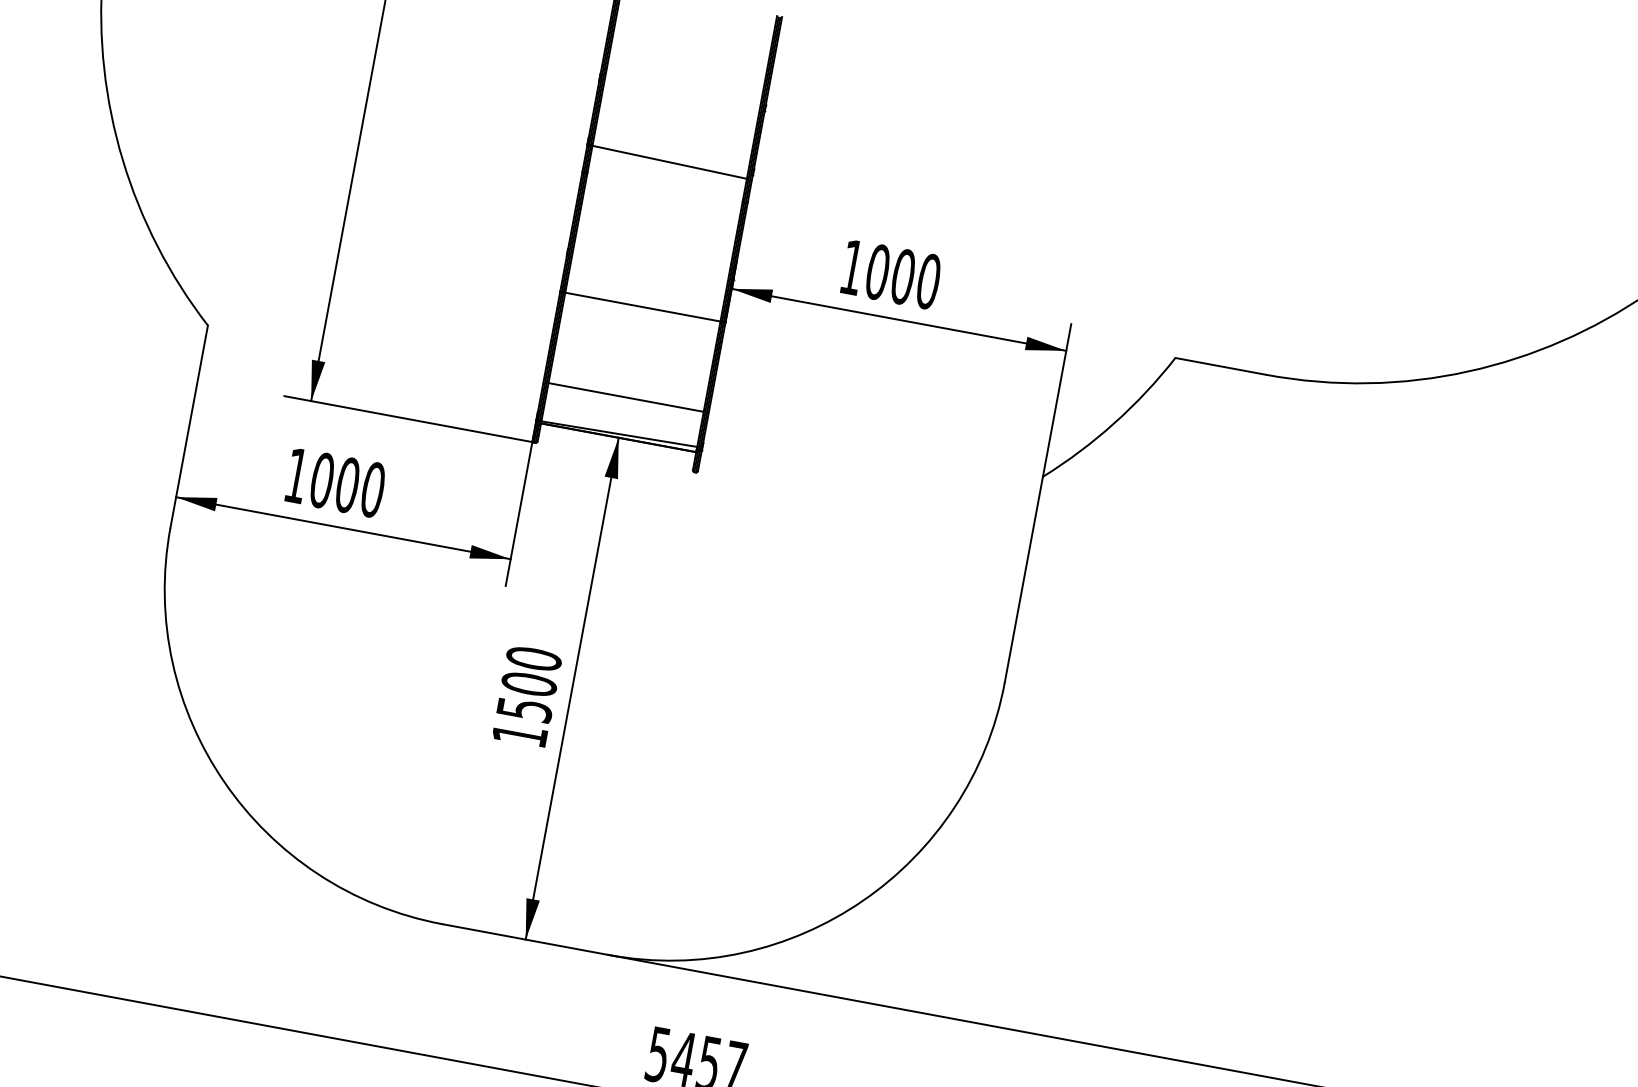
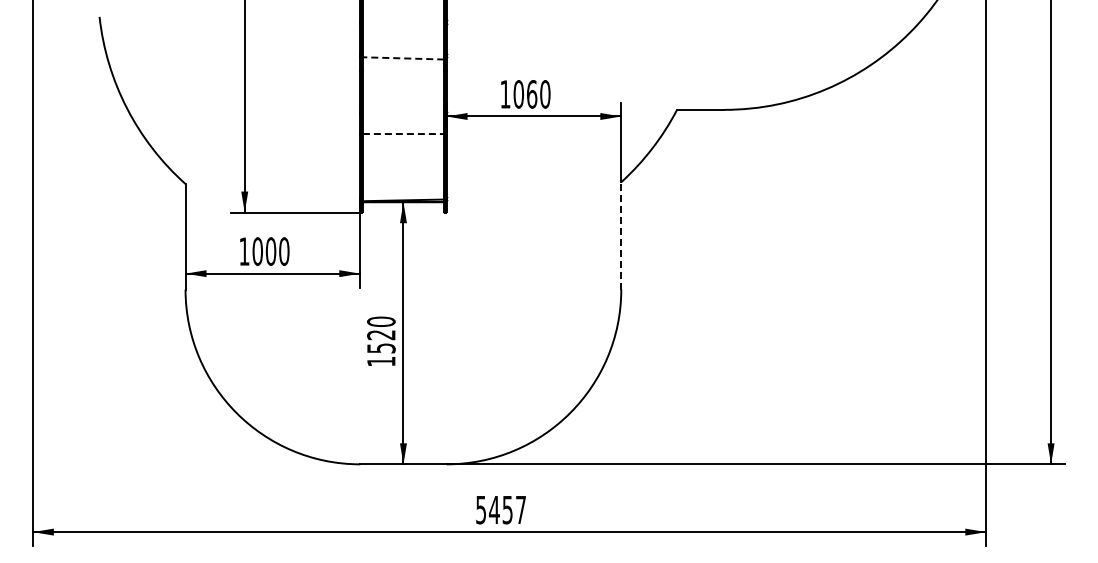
line: (667, 162) -> (402, 58), solid -> dashed
text: (904, 277) -> (532, 94), 1000 -> 1060
line: (642, 308) -> (403, 134), solid -> dashed
line: (624, 397) -> (402, 181), removed
line: (1024, 578) -> (621, 235), solid -> dashed
text: (529, 683) -> (381, 334), 1500 -> 1520

